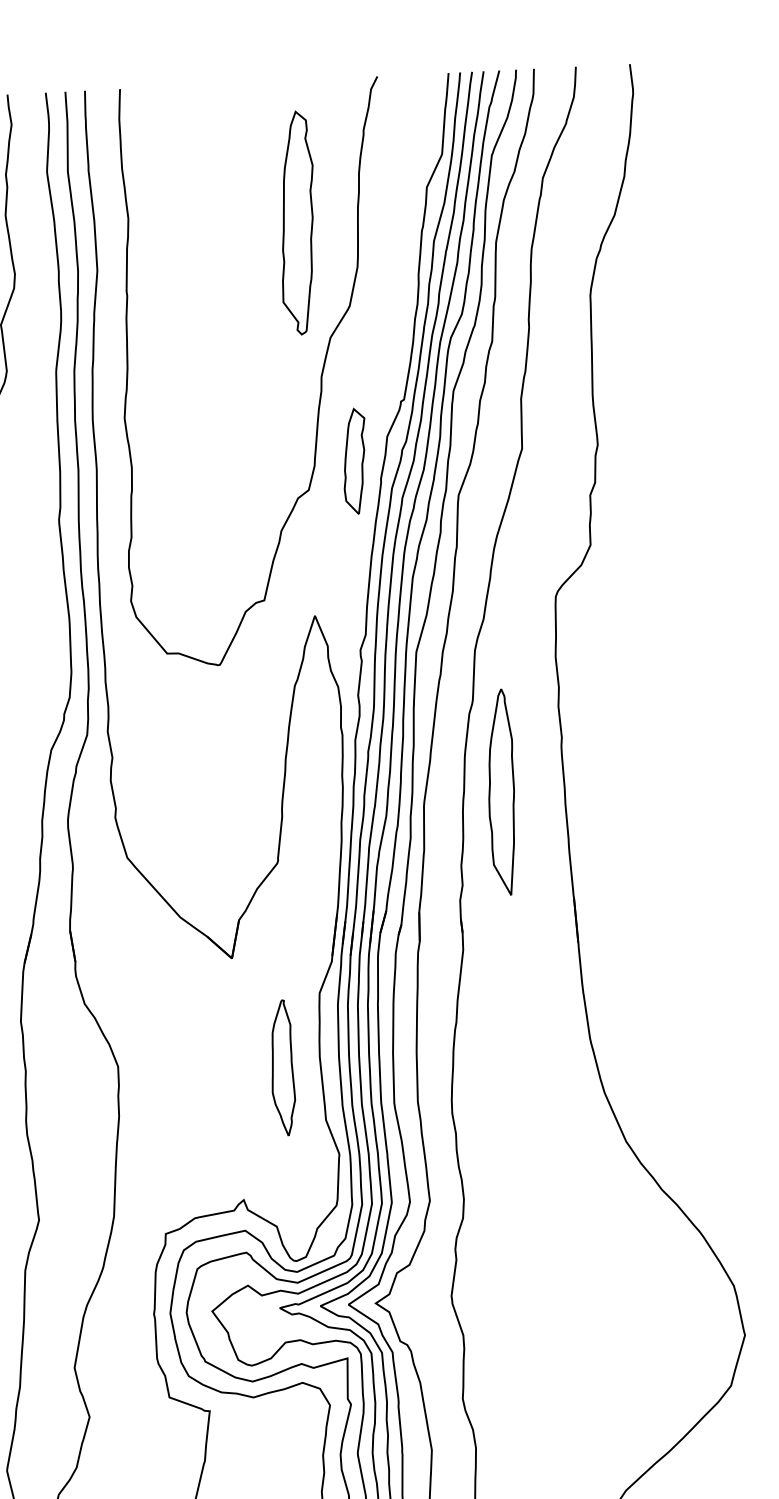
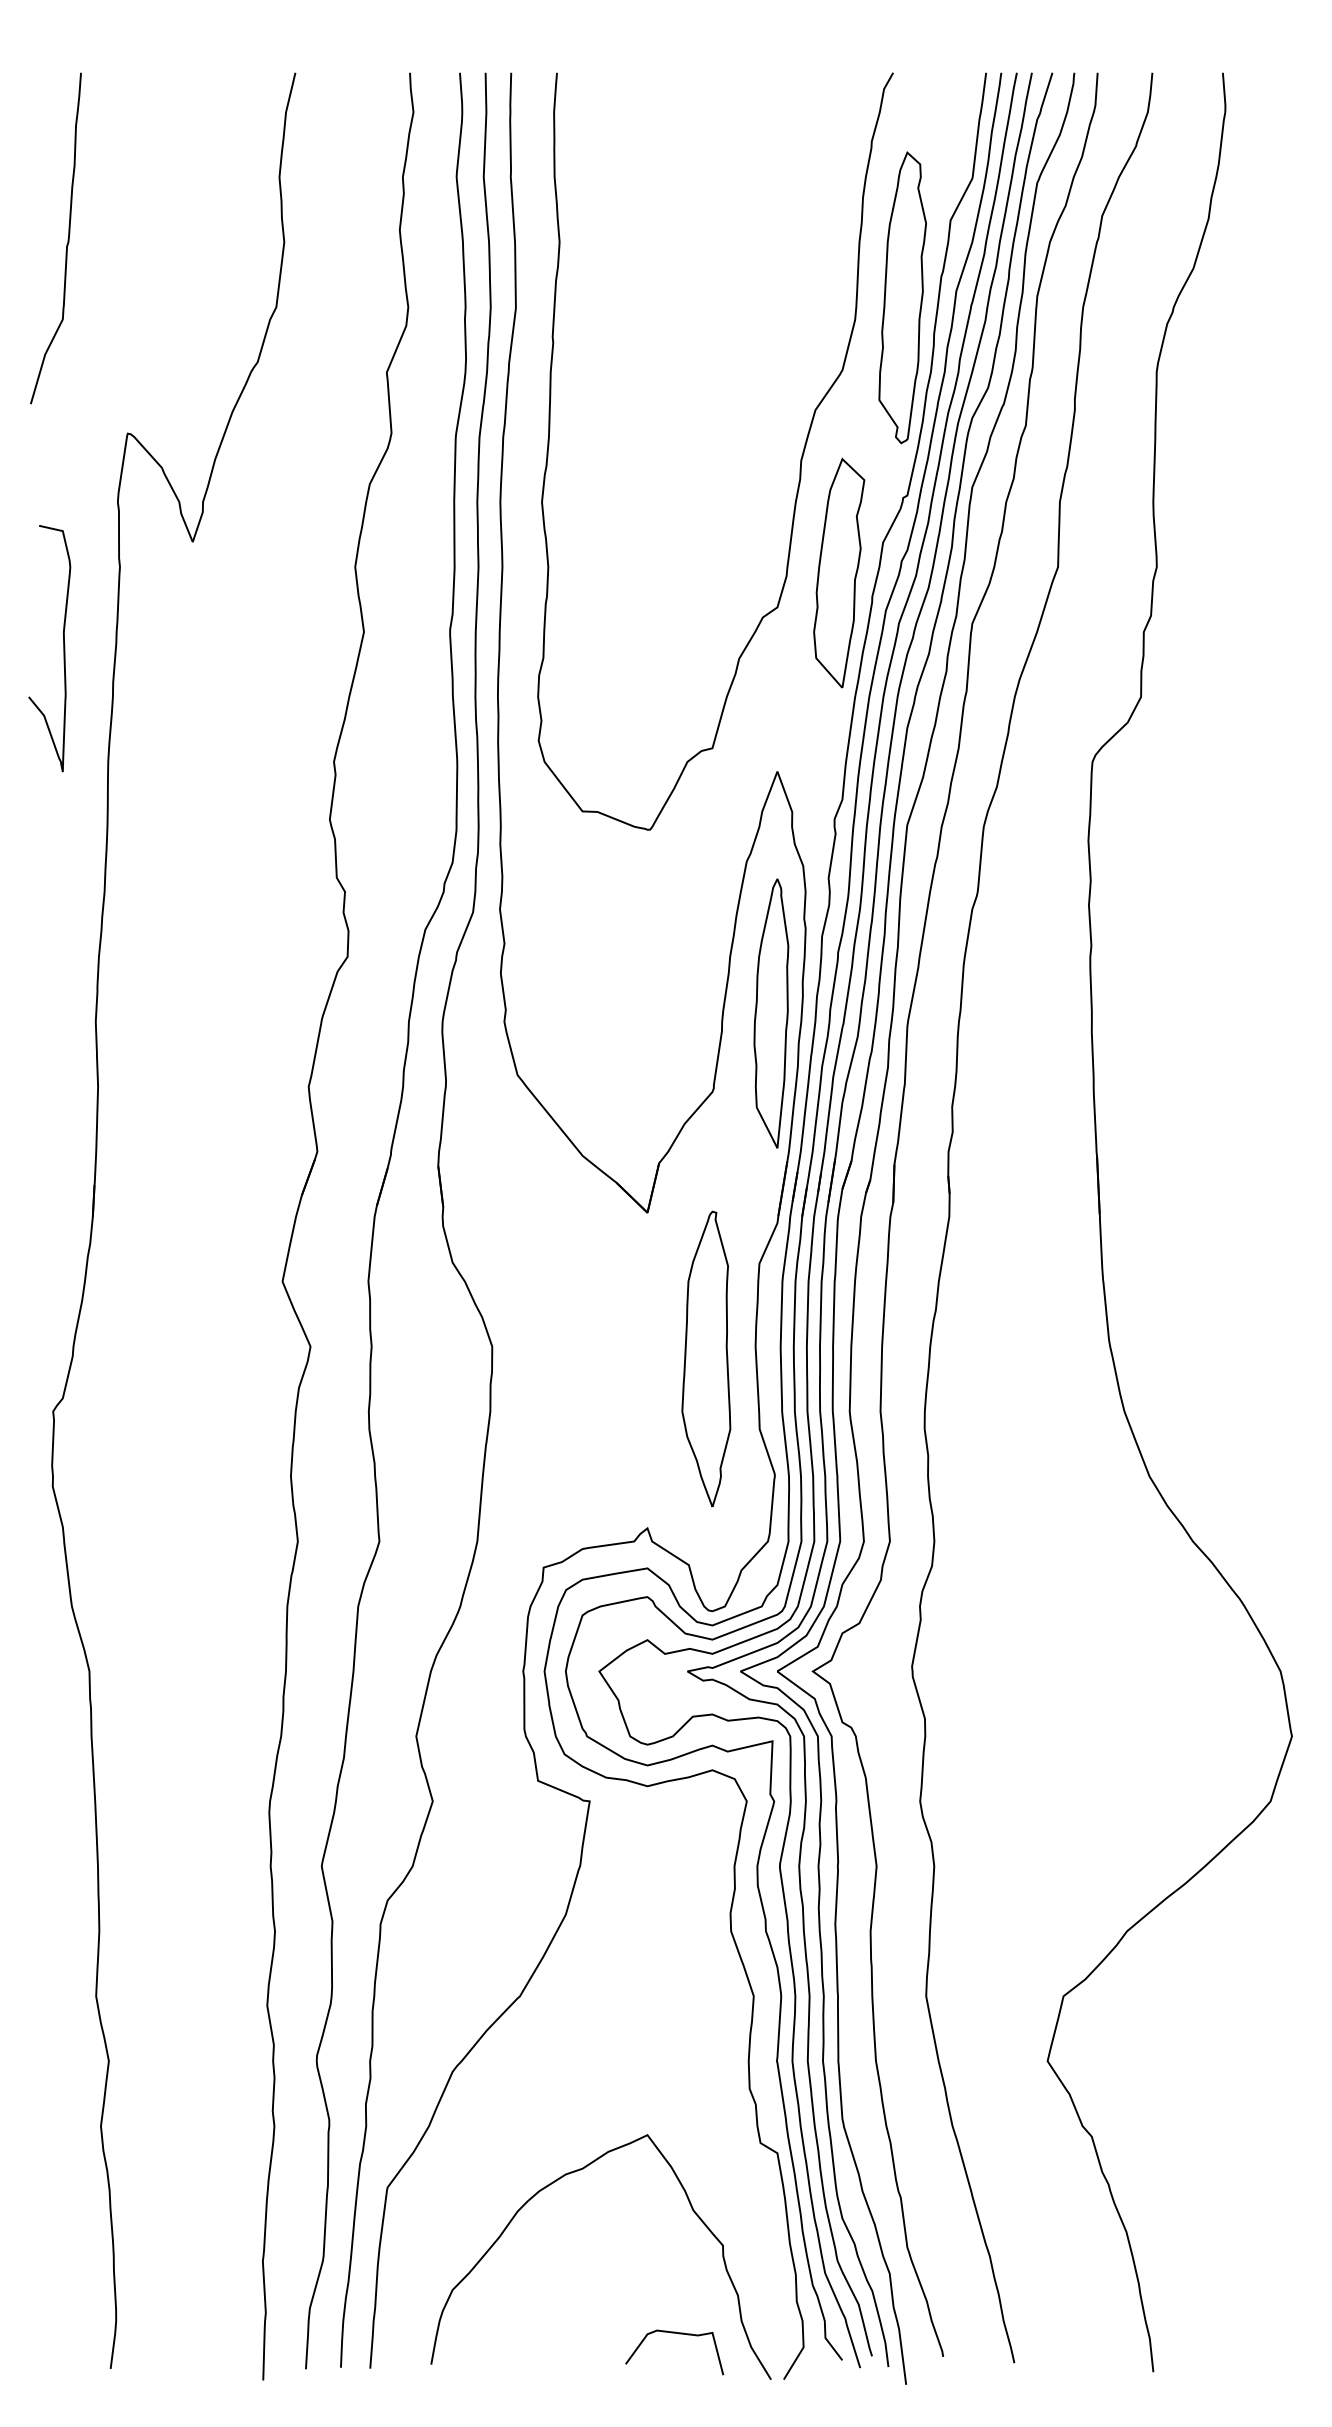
part: (297, 222) -> (902, 297), moved
part: (355, 461) -> (839, 572), size x1.67
part: (501, 792) -> (771, 1013), moved
part: (282, 1067) -> (706, 1358), size x1.67

